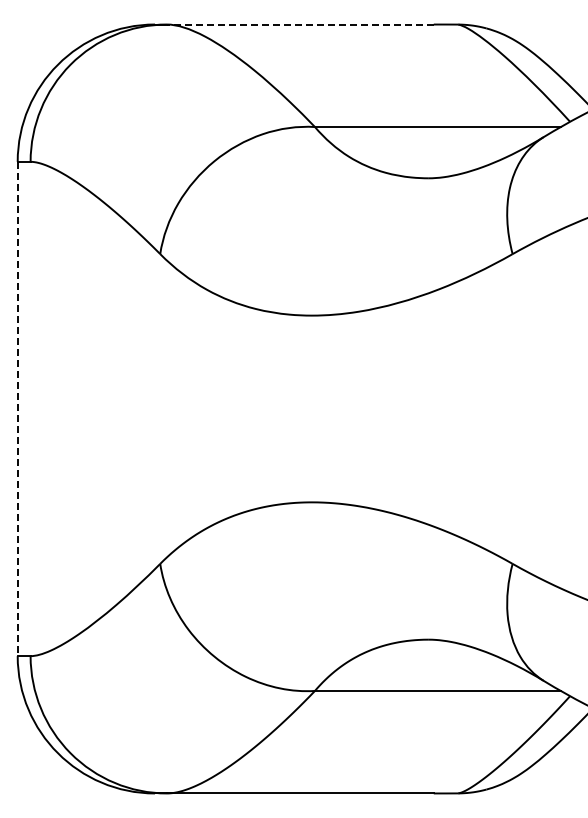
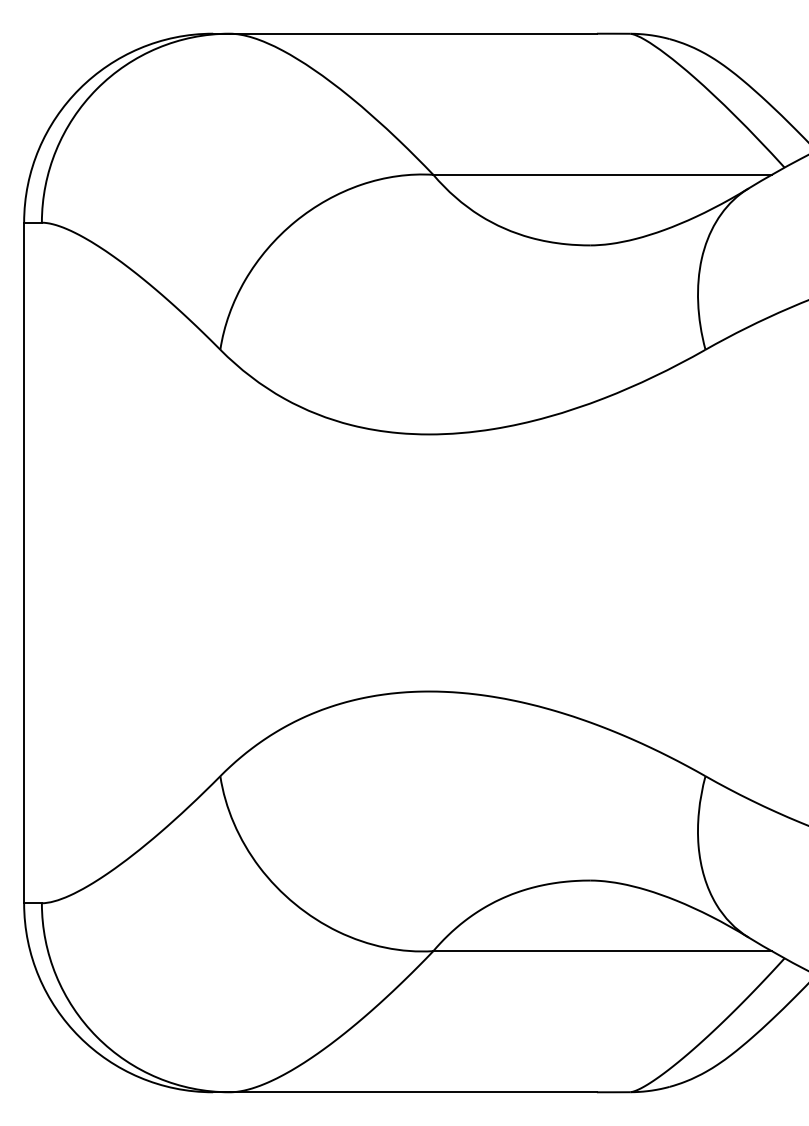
line: (299, 24) -> (412, 33), dashed -> solid
line: (17, 409) -> (23, 563), dashed -> solid

